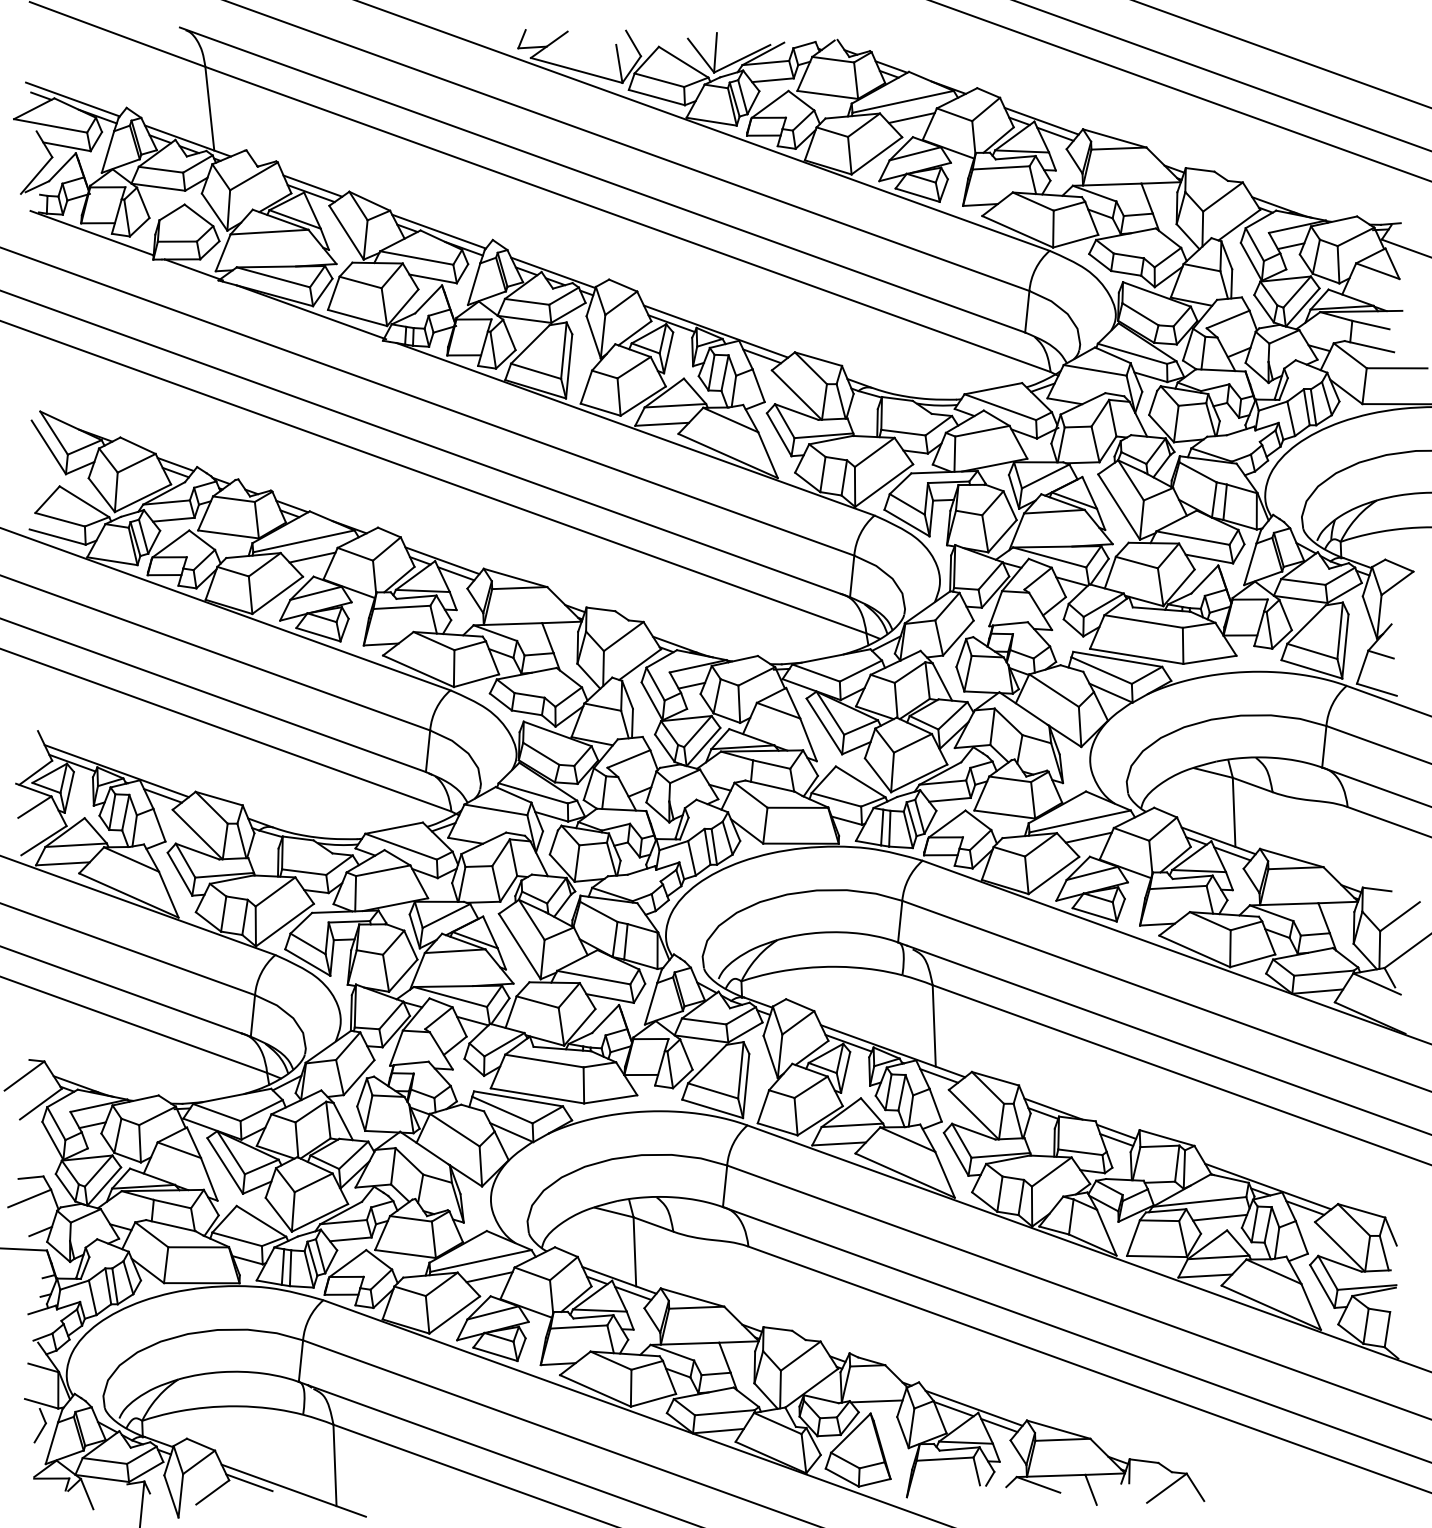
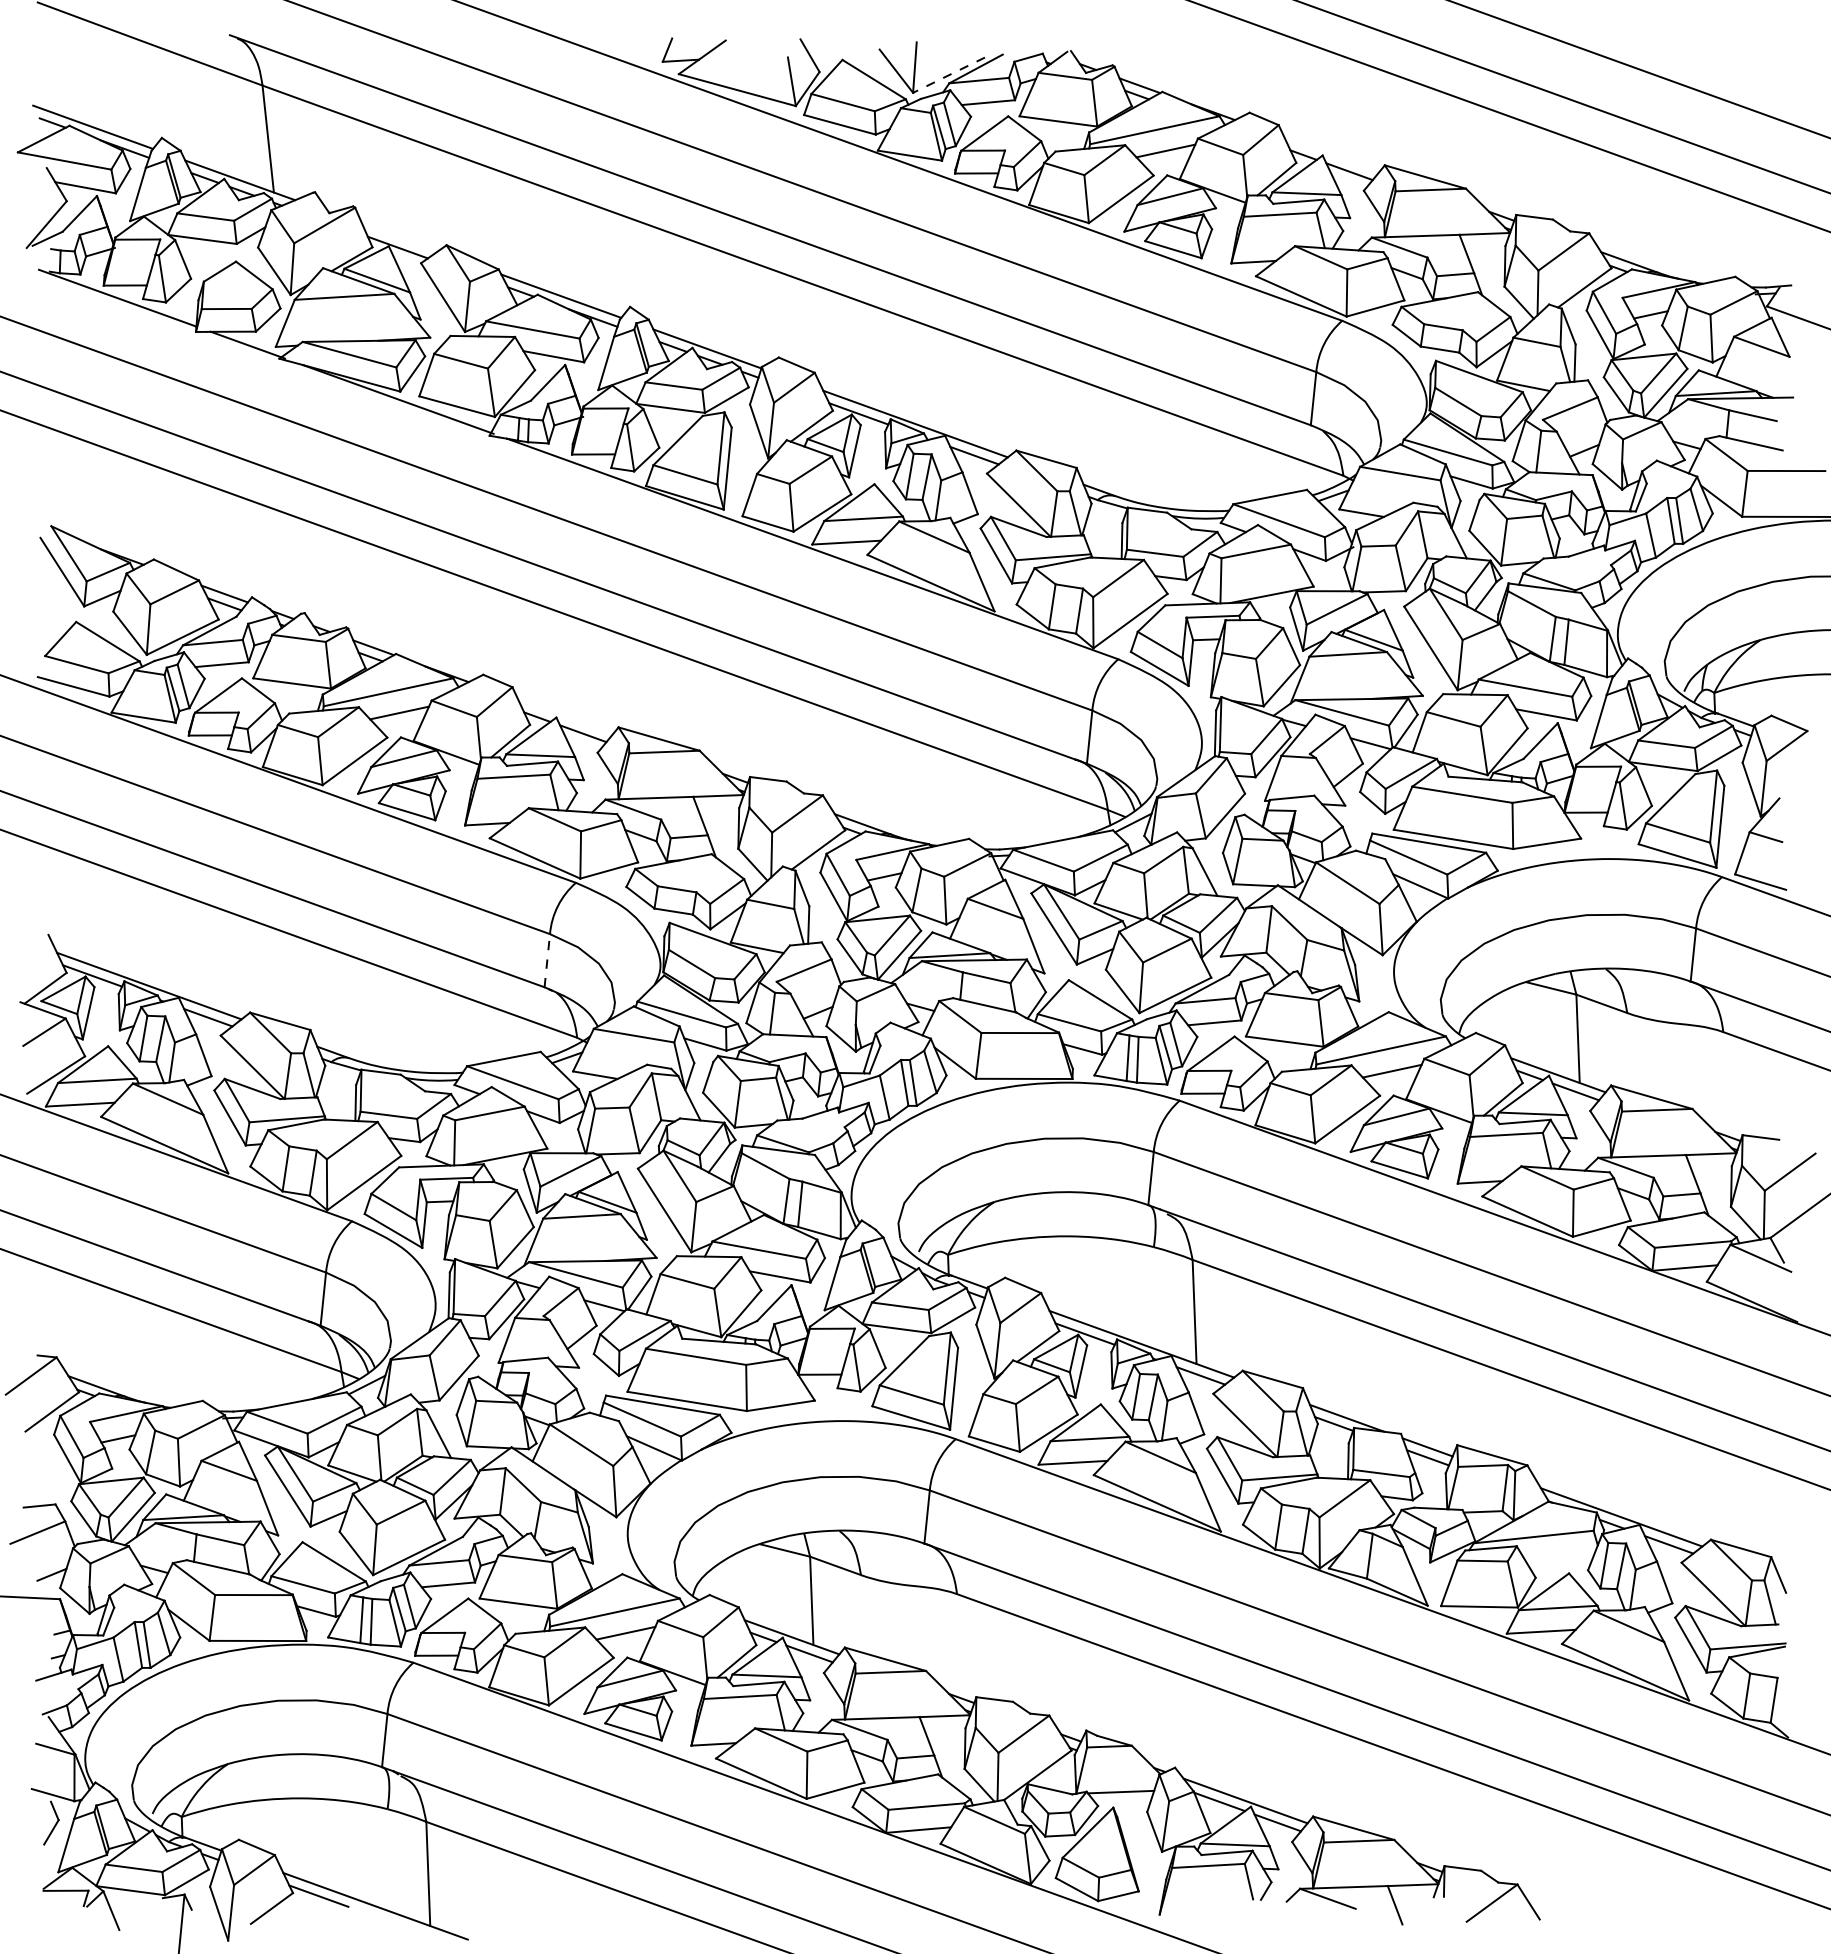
line: (741, 59) -> (948, 75), solid -> dashed
line: (1041, 120) -> (1331, 154), removed
line: (312, 185) -> (399, 237), removed
line: (442, 561) -> (565, 717), removed
line: (428, 751) -> (547, 960), solid -> dashed
line: (1219, 1217) -> (1559, 1556), removed

